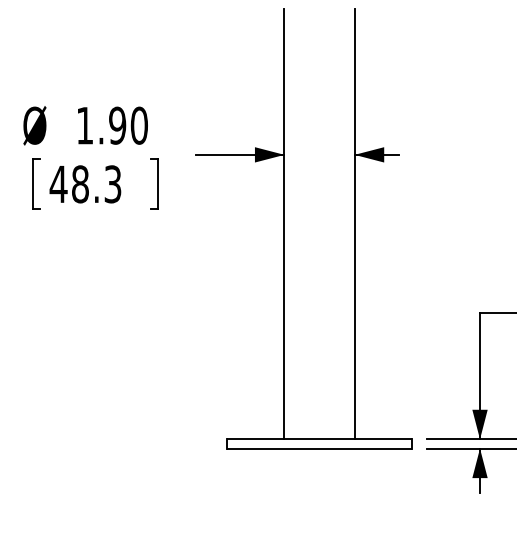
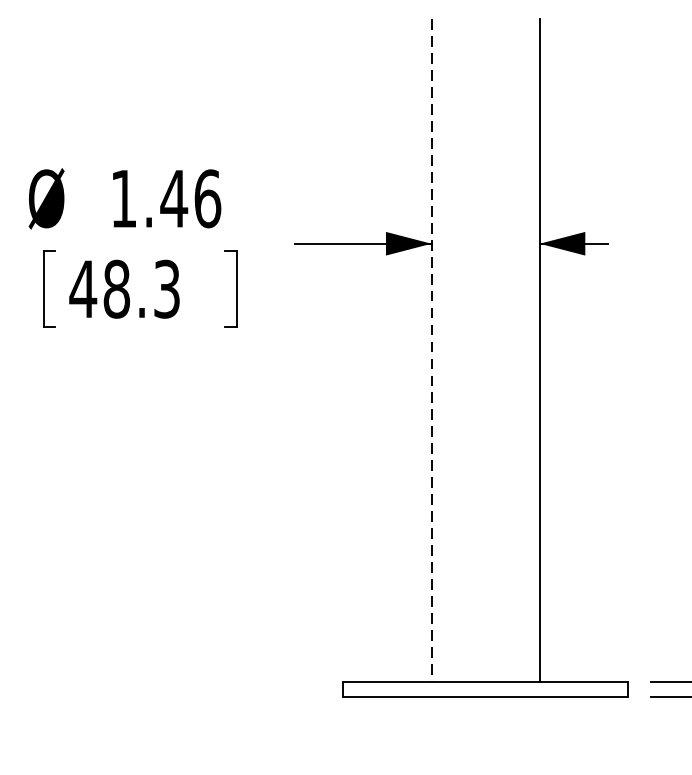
text: (128, 125) -> (190, 198), 1.90 -> 1.46
line: (284, 224) -> (431, 351), solid -> dashed

